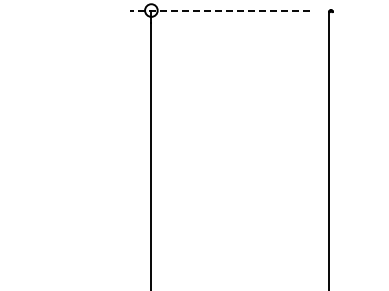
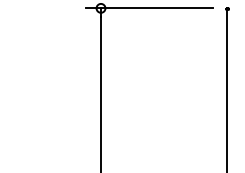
line: (220, 10) -> (149, 8), dashed -> solid

